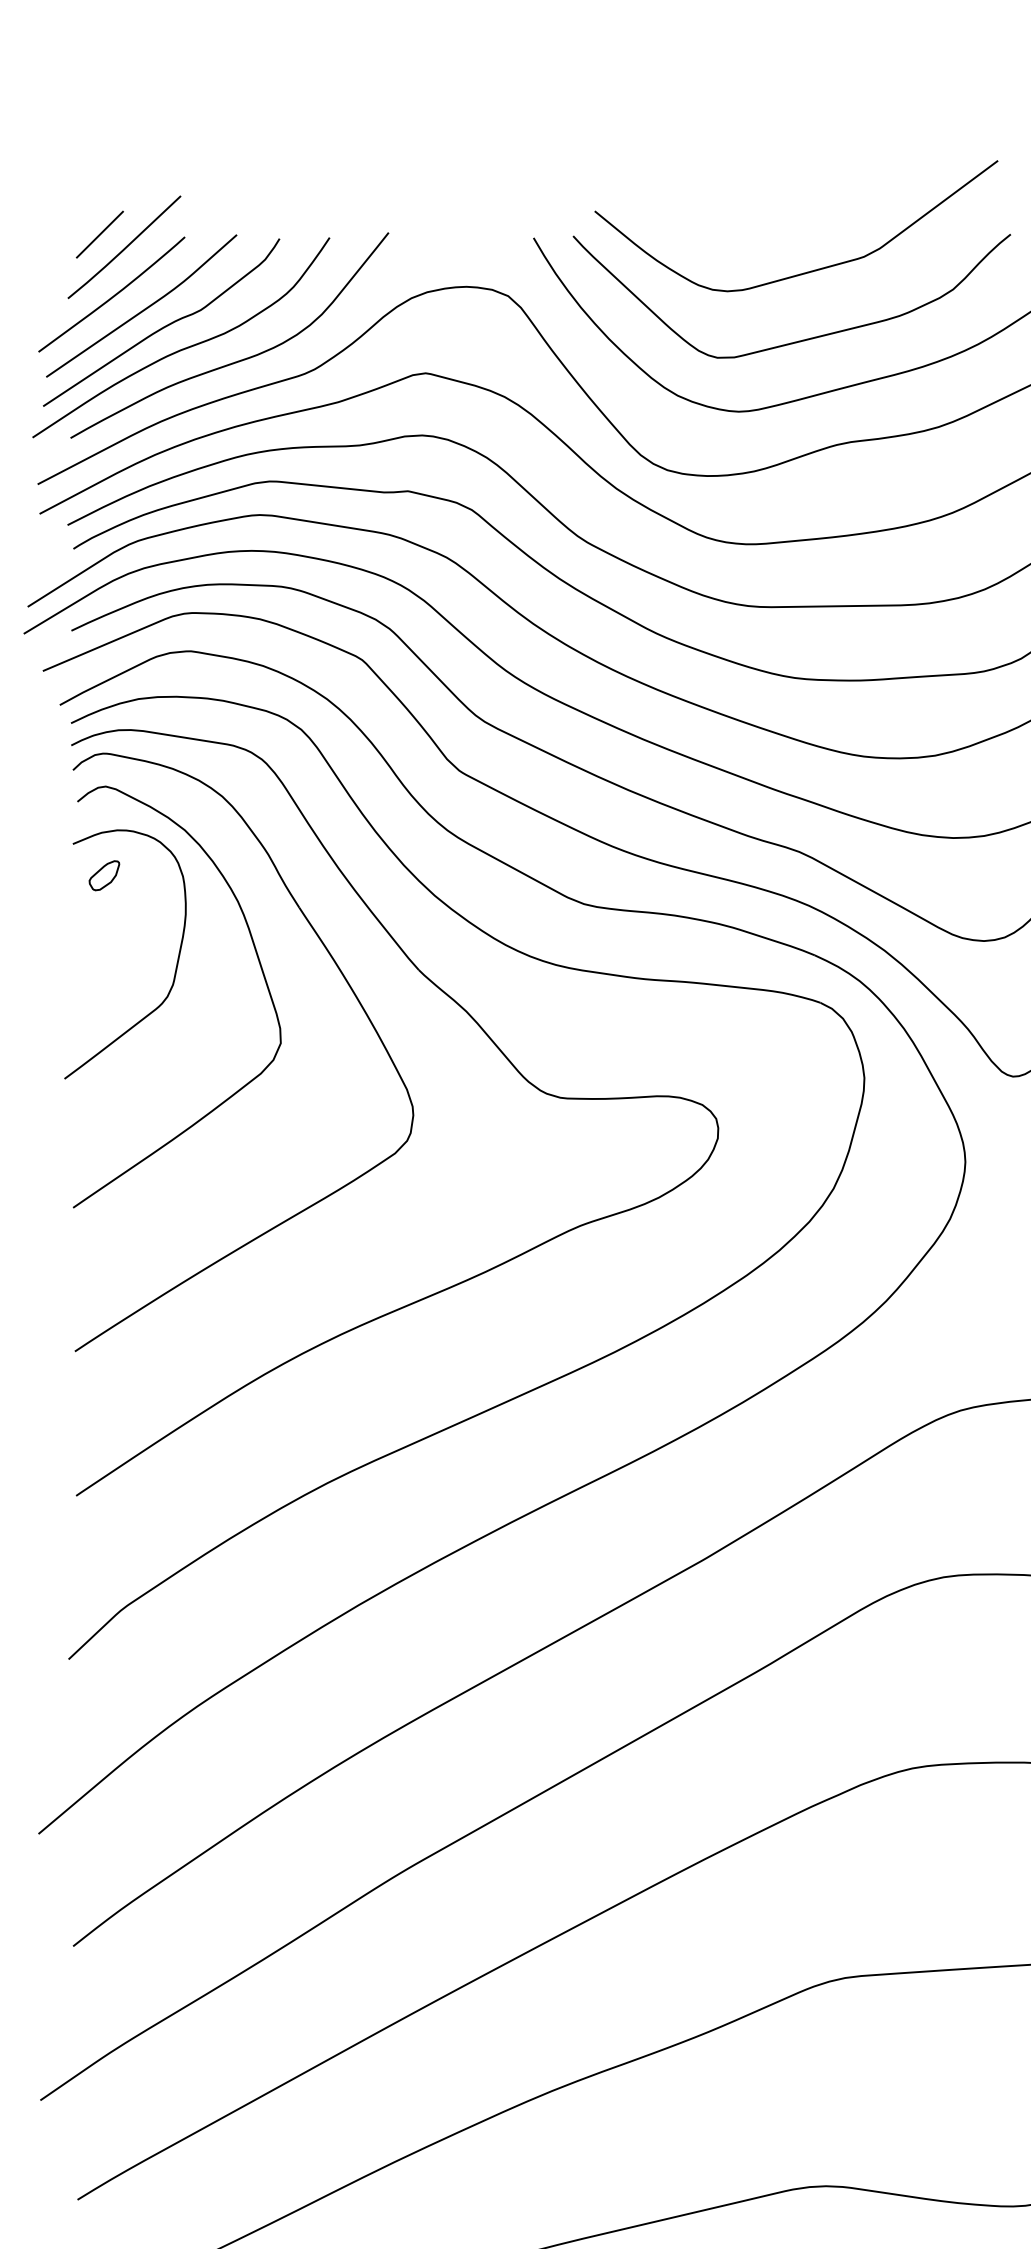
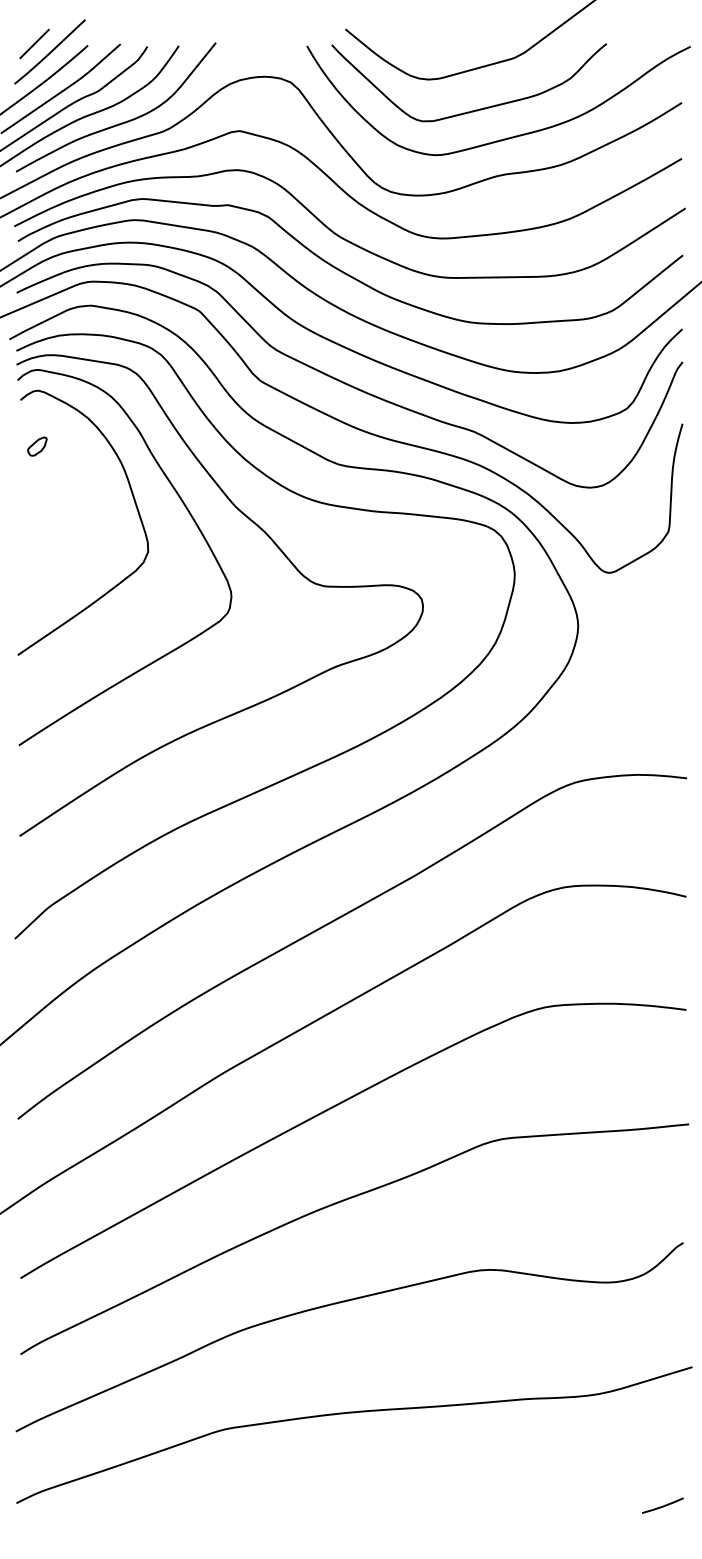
curve: (176, 959) -> (82, 499), removed

